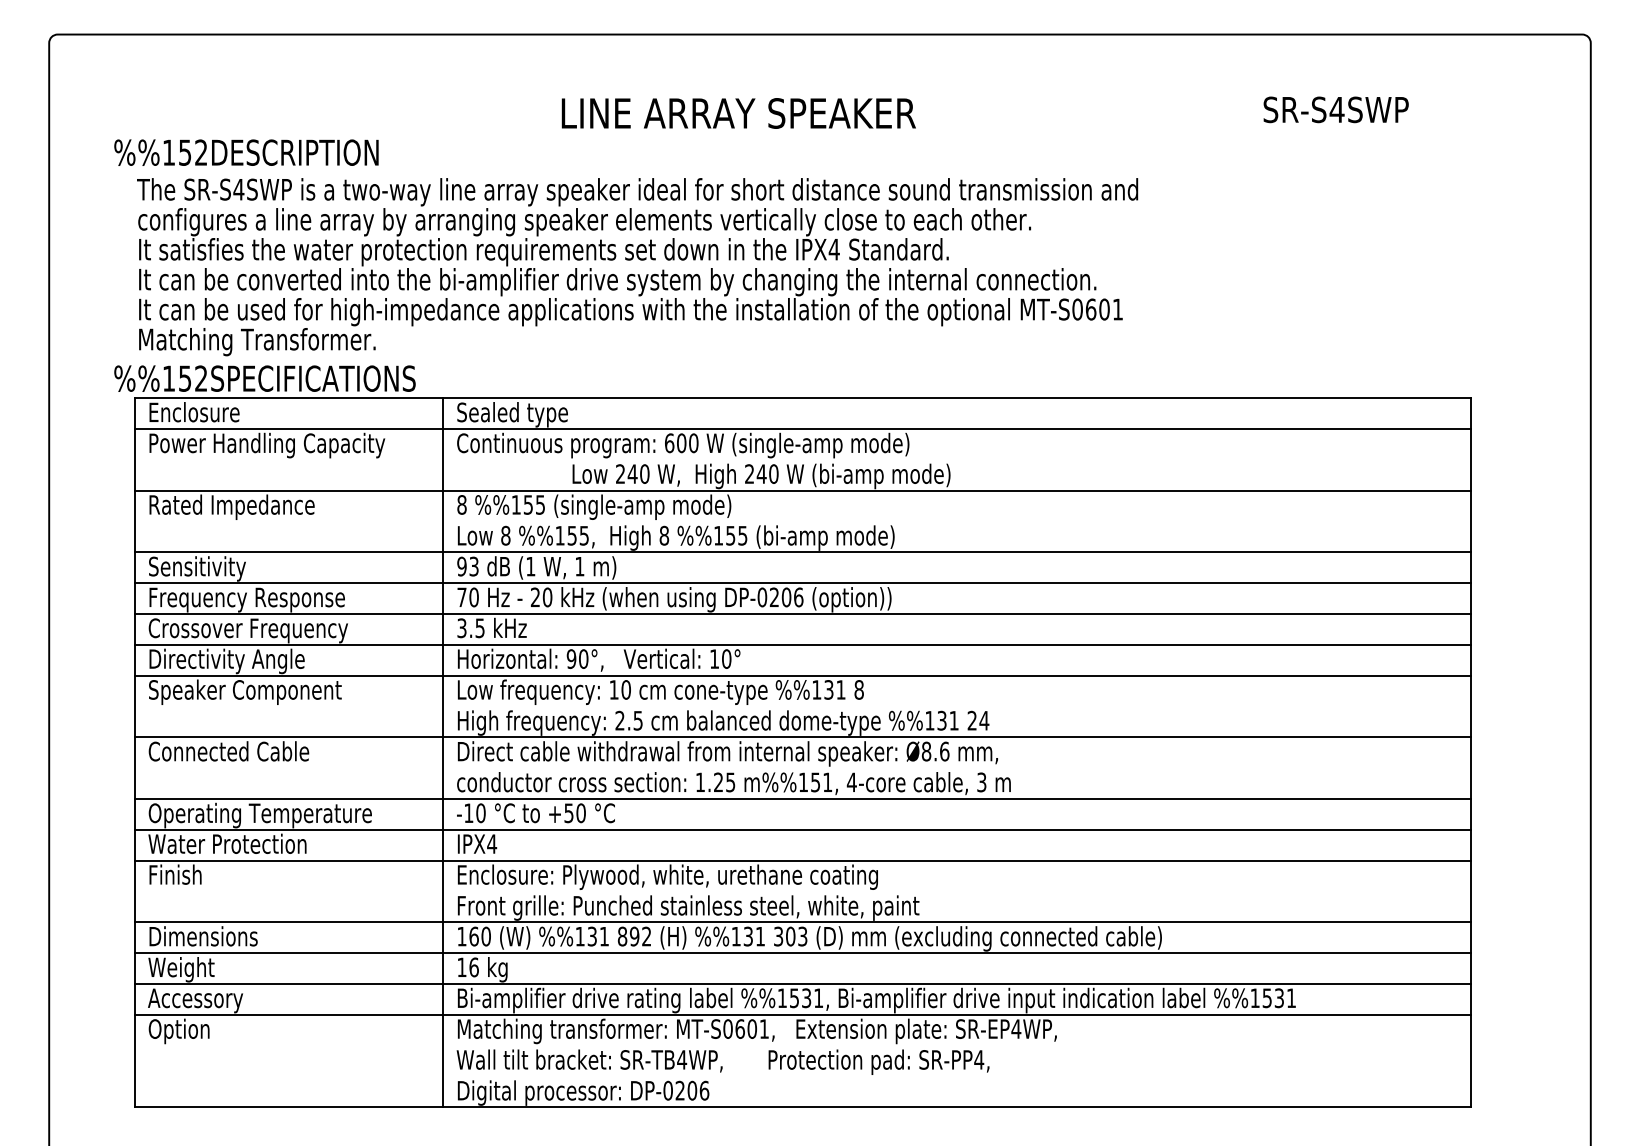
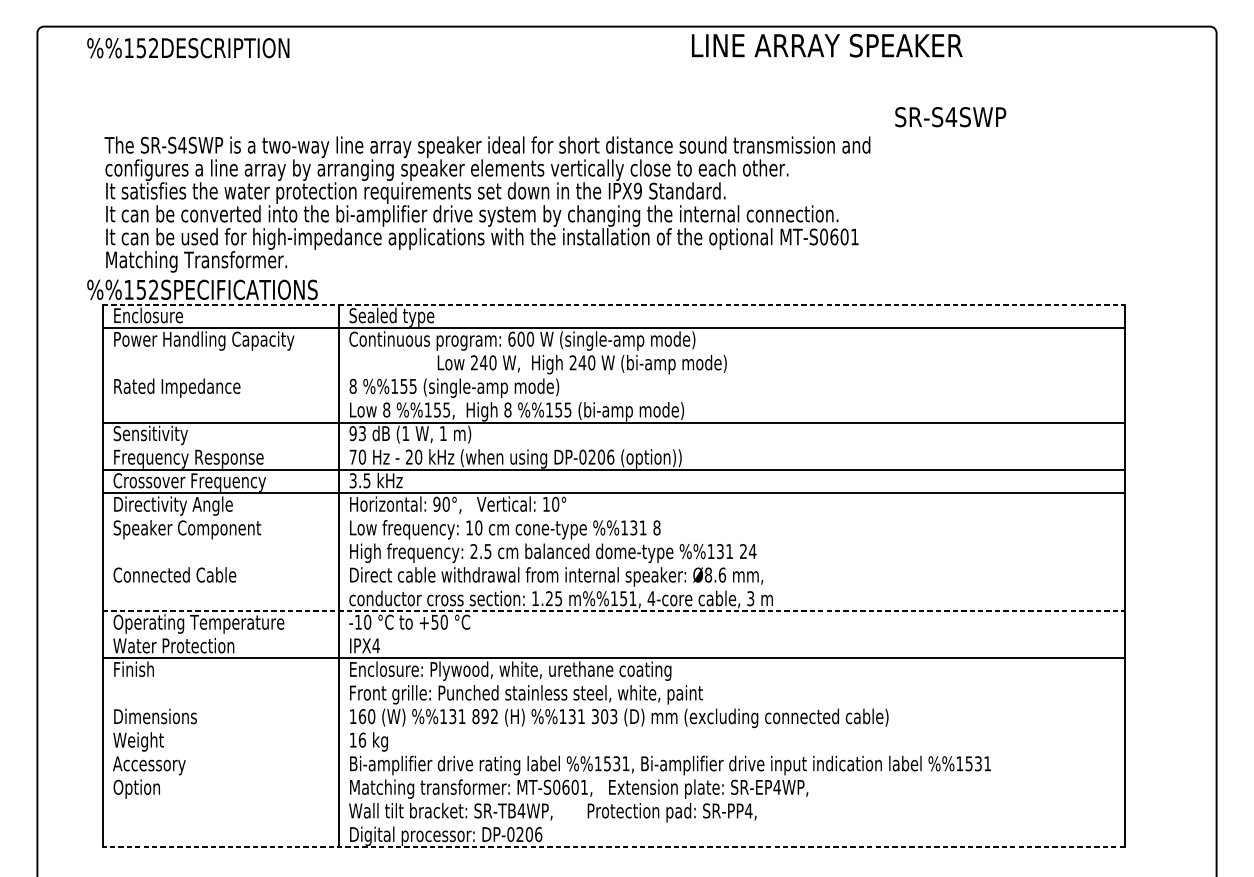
text: (1335, 109) -> (950, 116), moved
text: (738, 113) -> (827, 45), moved
text: (246, 152) -> (188, 48), moved
text: (833, 249) -> (637, 191), IPX4 -> IPX9
line: (803, 398) -> (614, 305), solid -> dashed
line: (802, 490) -> (613, 375), removed
line: (802, 583) -> (613, 446), removed
line: (802, 675) -> (613, 516), removed
line: (802, 737) -> (613, 564), removed
line: (803, 798) -> (614, 610), solid -> dashed
line: (802, 829) -> (613, 634), removed
line: (802, 922) -> (613, 705), removed
line: (802, 953) -> (613, 729), removed
line: (802, 983) -> (613, 752), removed
line: (802, 1014) -> (613, 776), removed
line: (802, 1107) -> (613, 847), solid -> dashed

